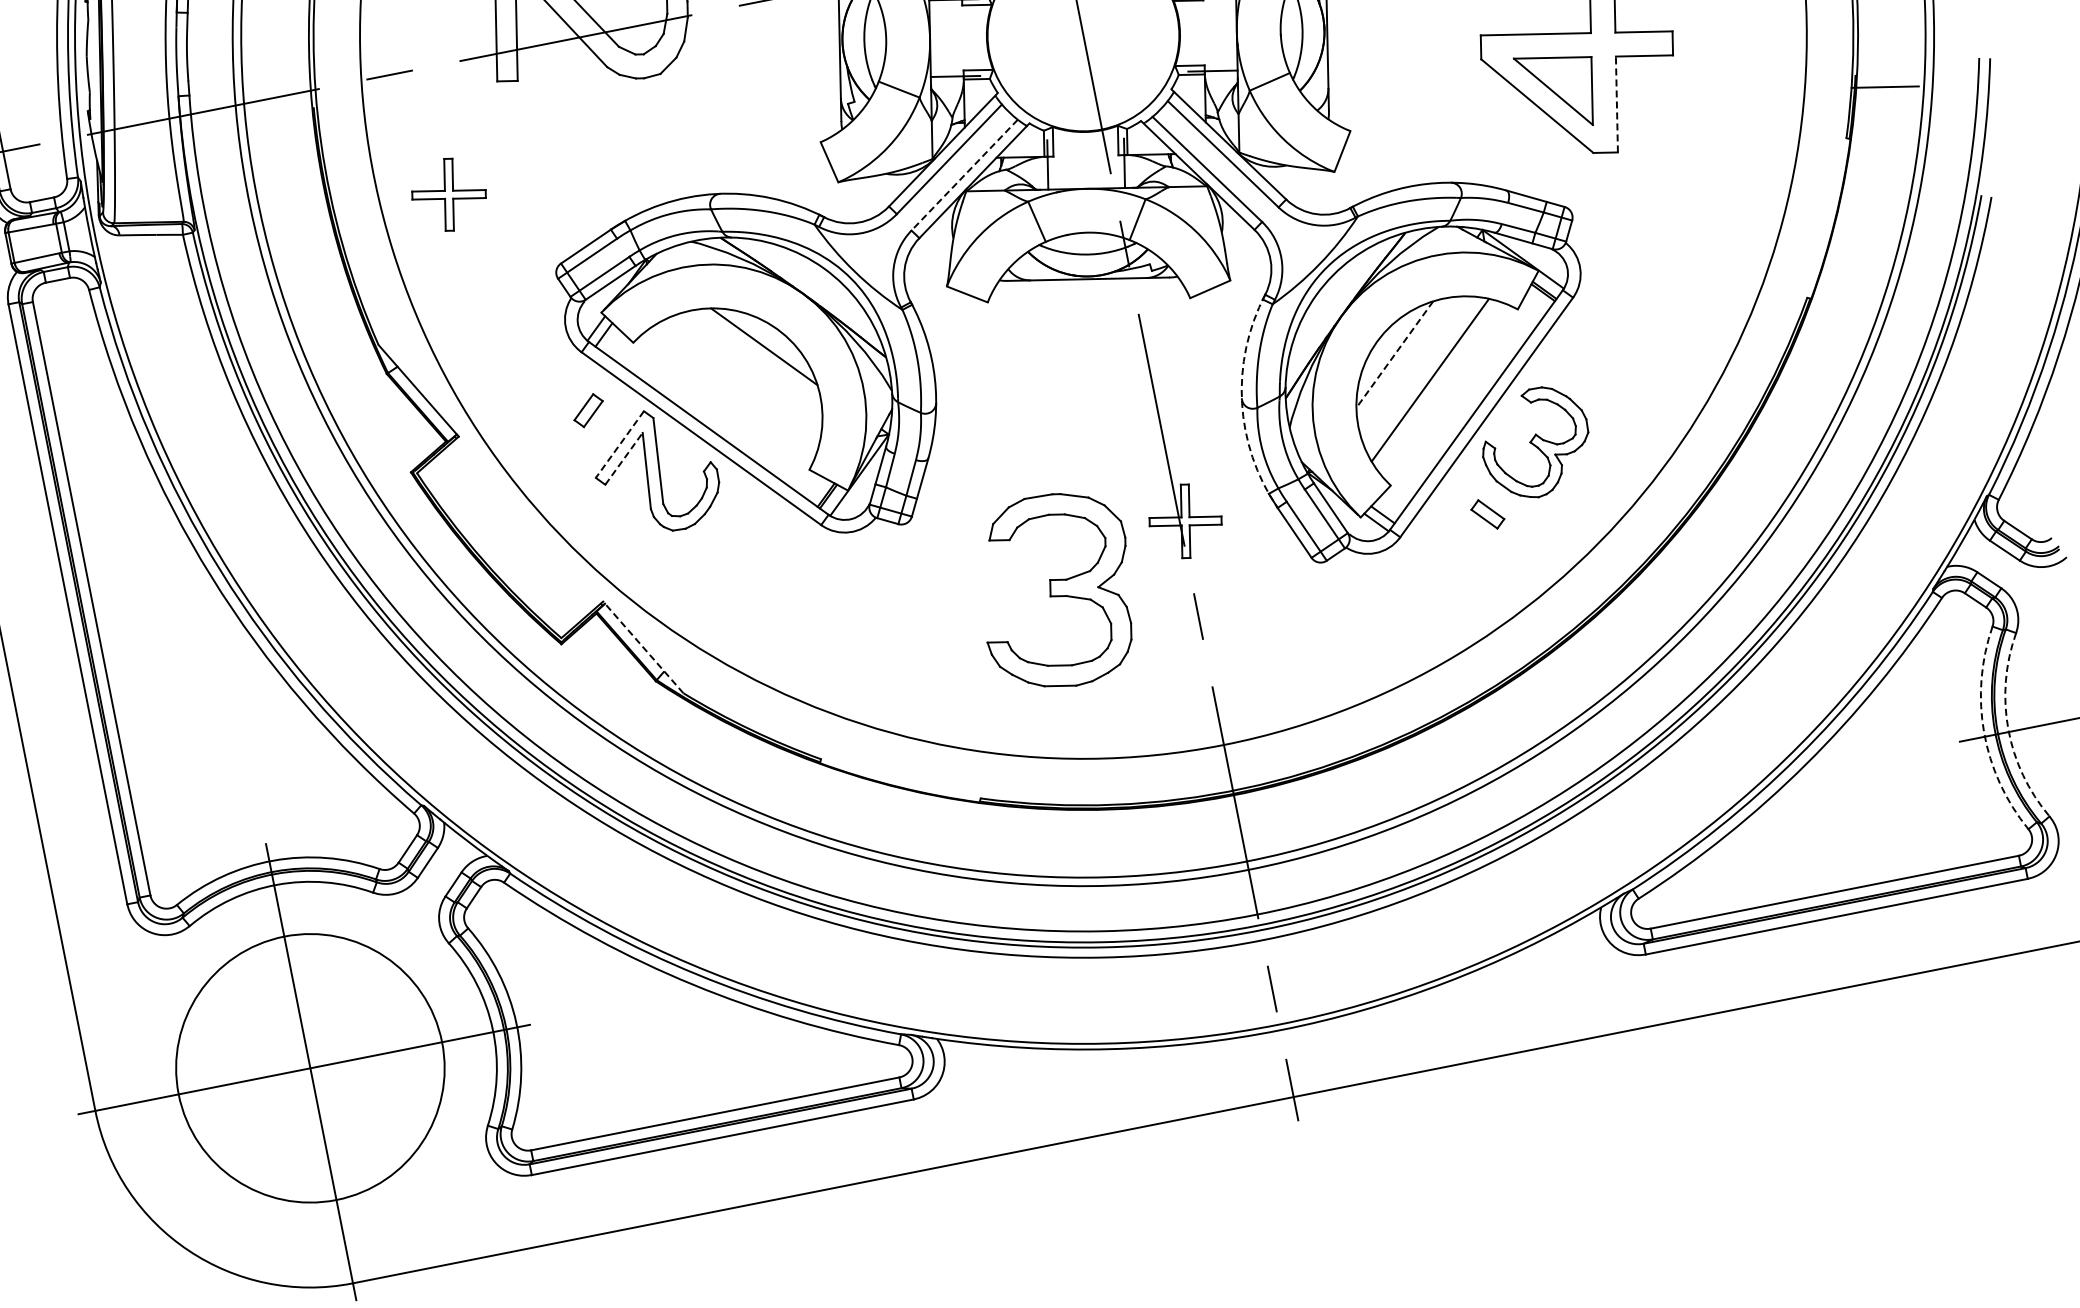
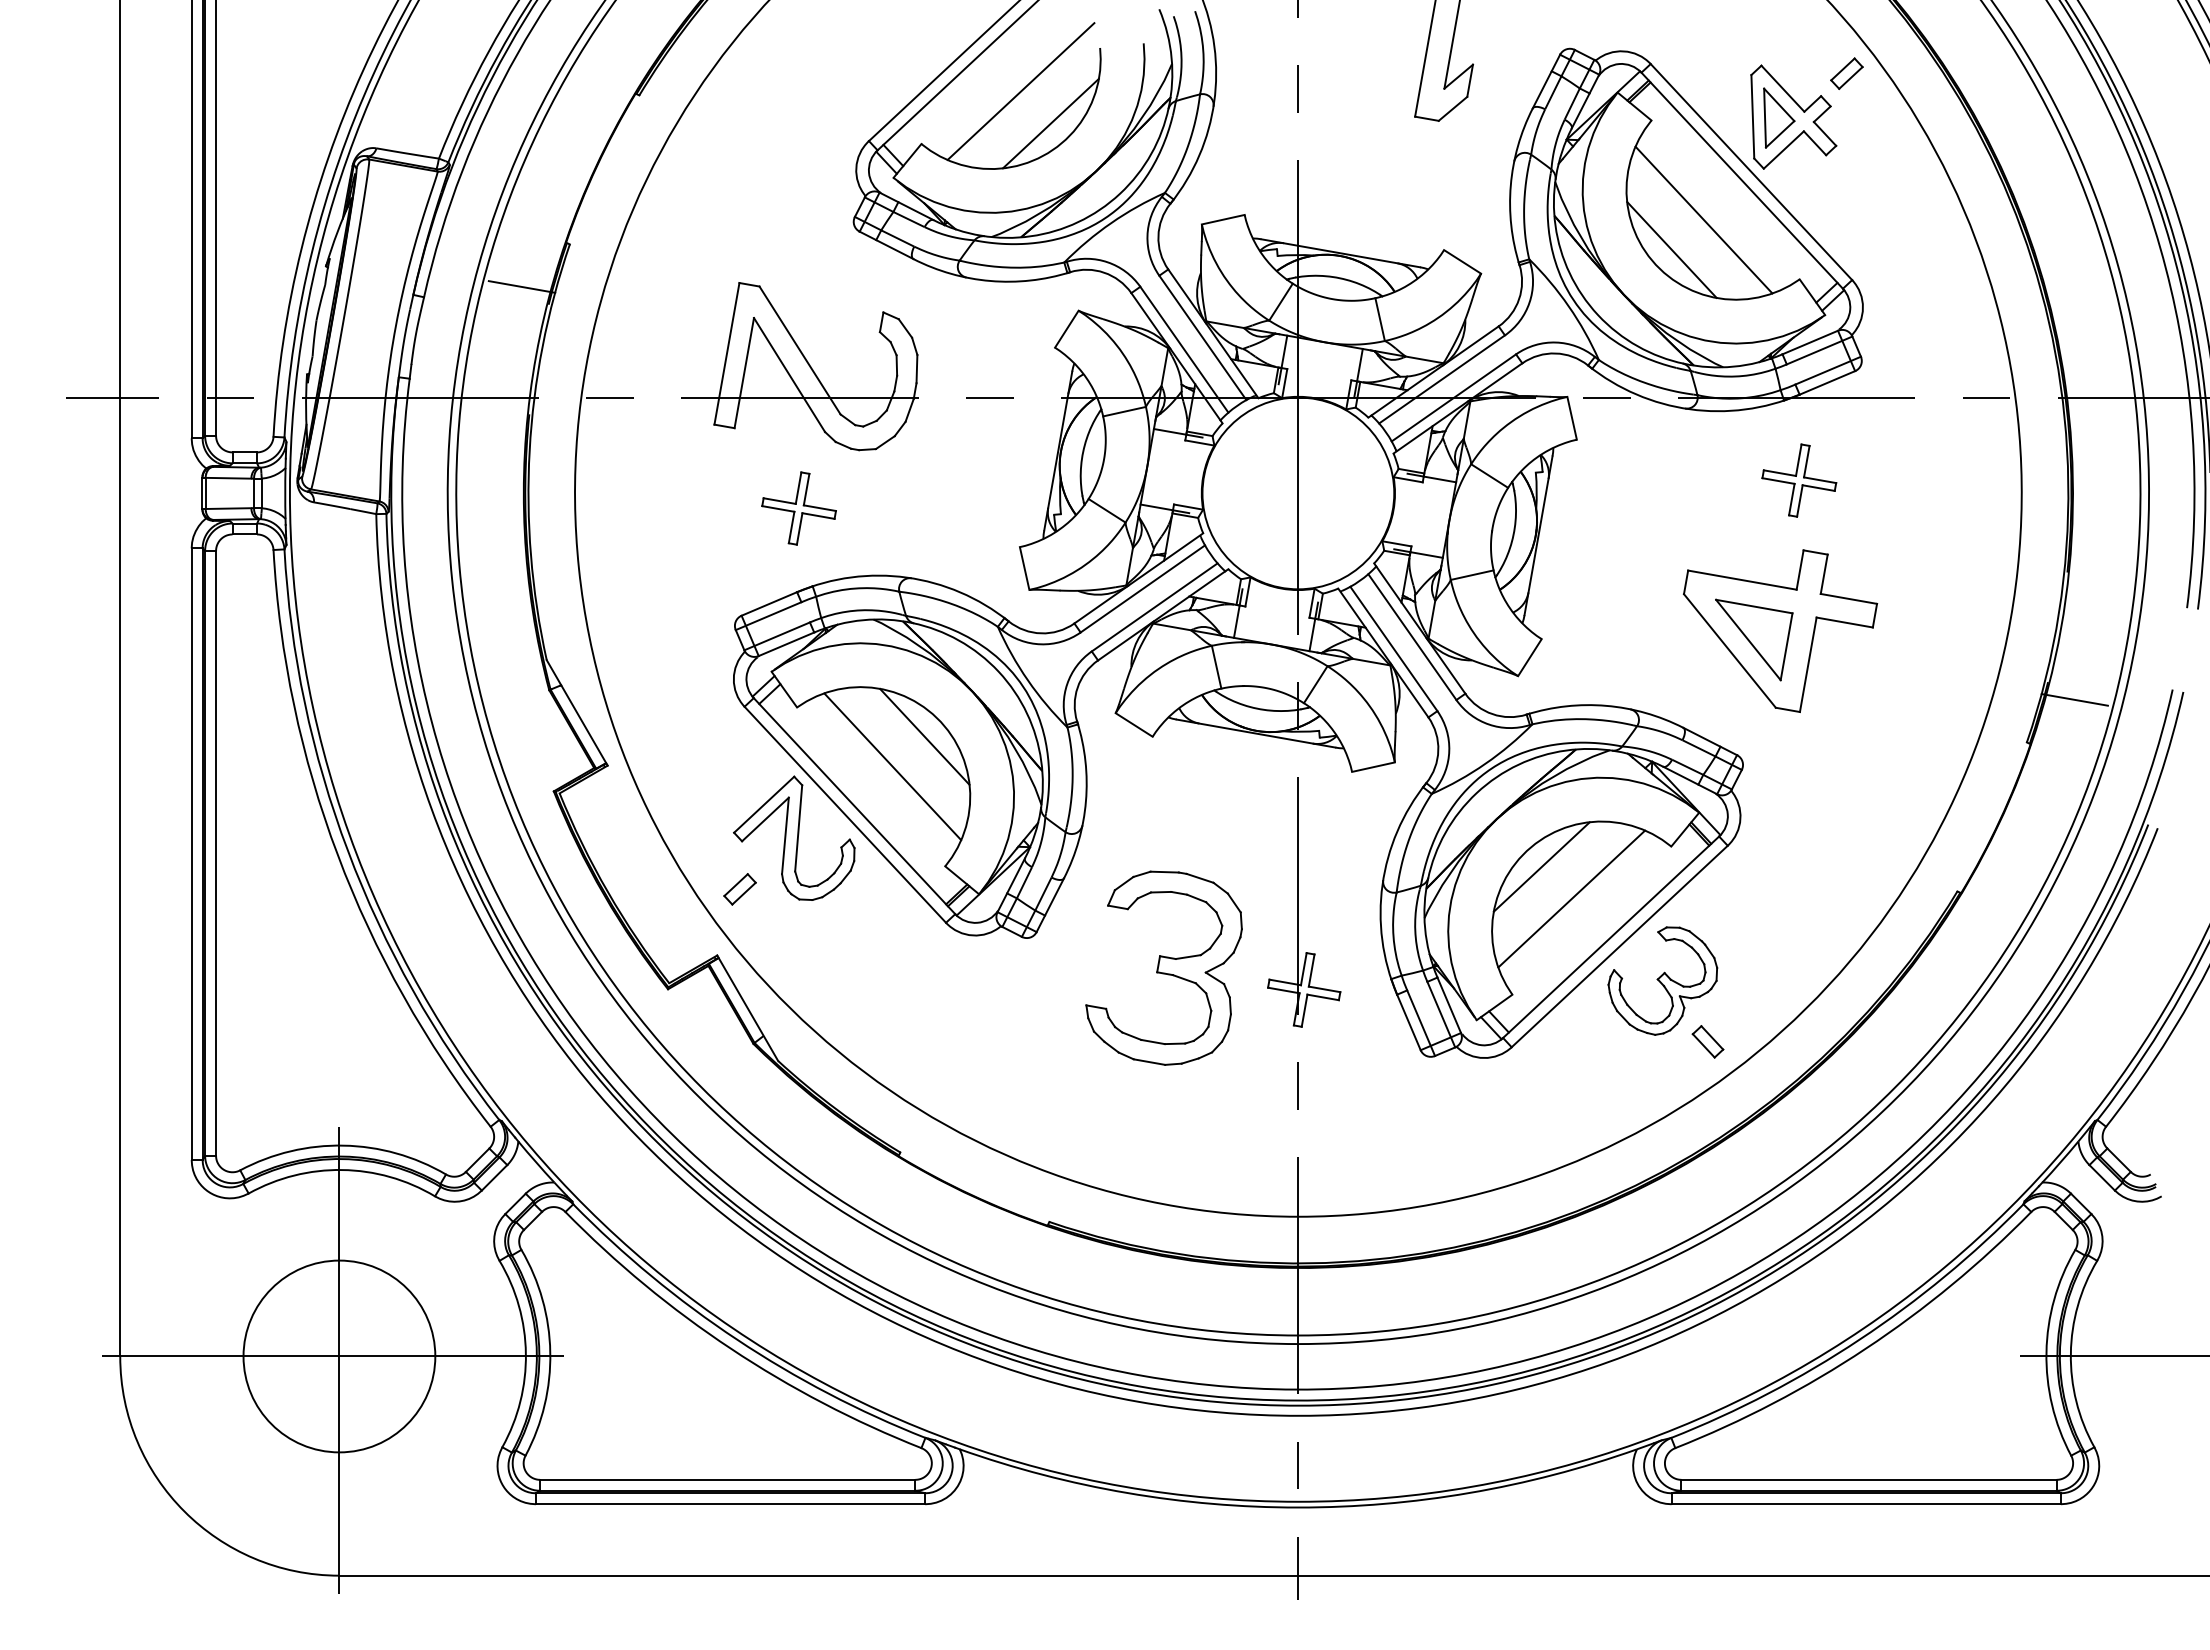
line: (1617, 104) -> (1808, 664), dashed -> solid
line: (964, 175) -> (1154, 607), dashed -> solid
part: (448, 194) -> (798, 508), moved
line: (1394, 354) -> (1541, 866), dashed -> solid
line: (738, 382) -> (892, 766), added
arc: (1241, 402) -> (1382, 884), dashed -> solid
part: (588, 410) -> (739, 889), moved
line: (619, 445) -> (763, 805), dashed -> solid
line: (624, 458) -> (765, 819), dashed -> solid
part: (1487, 514) -> (1707, 1041), moved
part: (1055, 590) -> (1163, 967), moved
line: (643, 647) -> (747, 1008), dashed -> solid
arc: (2007, 729) -> (2070, 1353), dashed -> solid
arc: (1984, 732) -> (2046, 1352), dashed -> solid
circle: (310, 1068) -> (339, 1356), size x0.71

